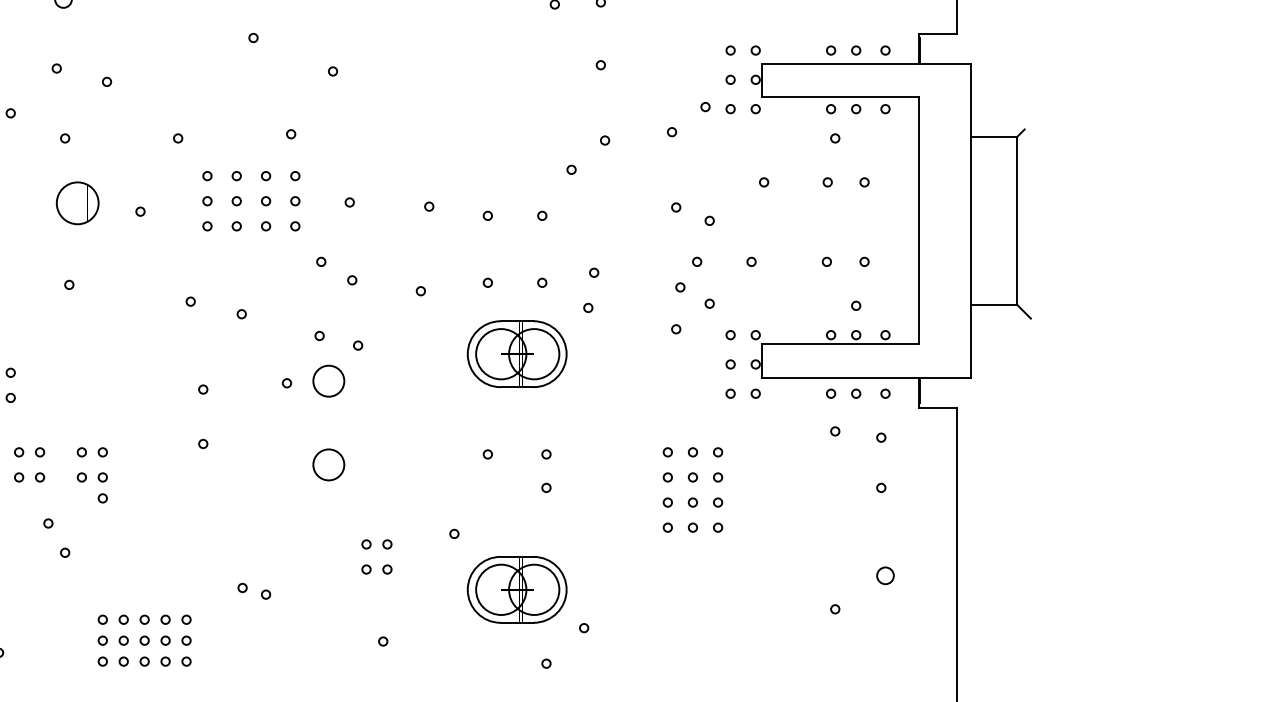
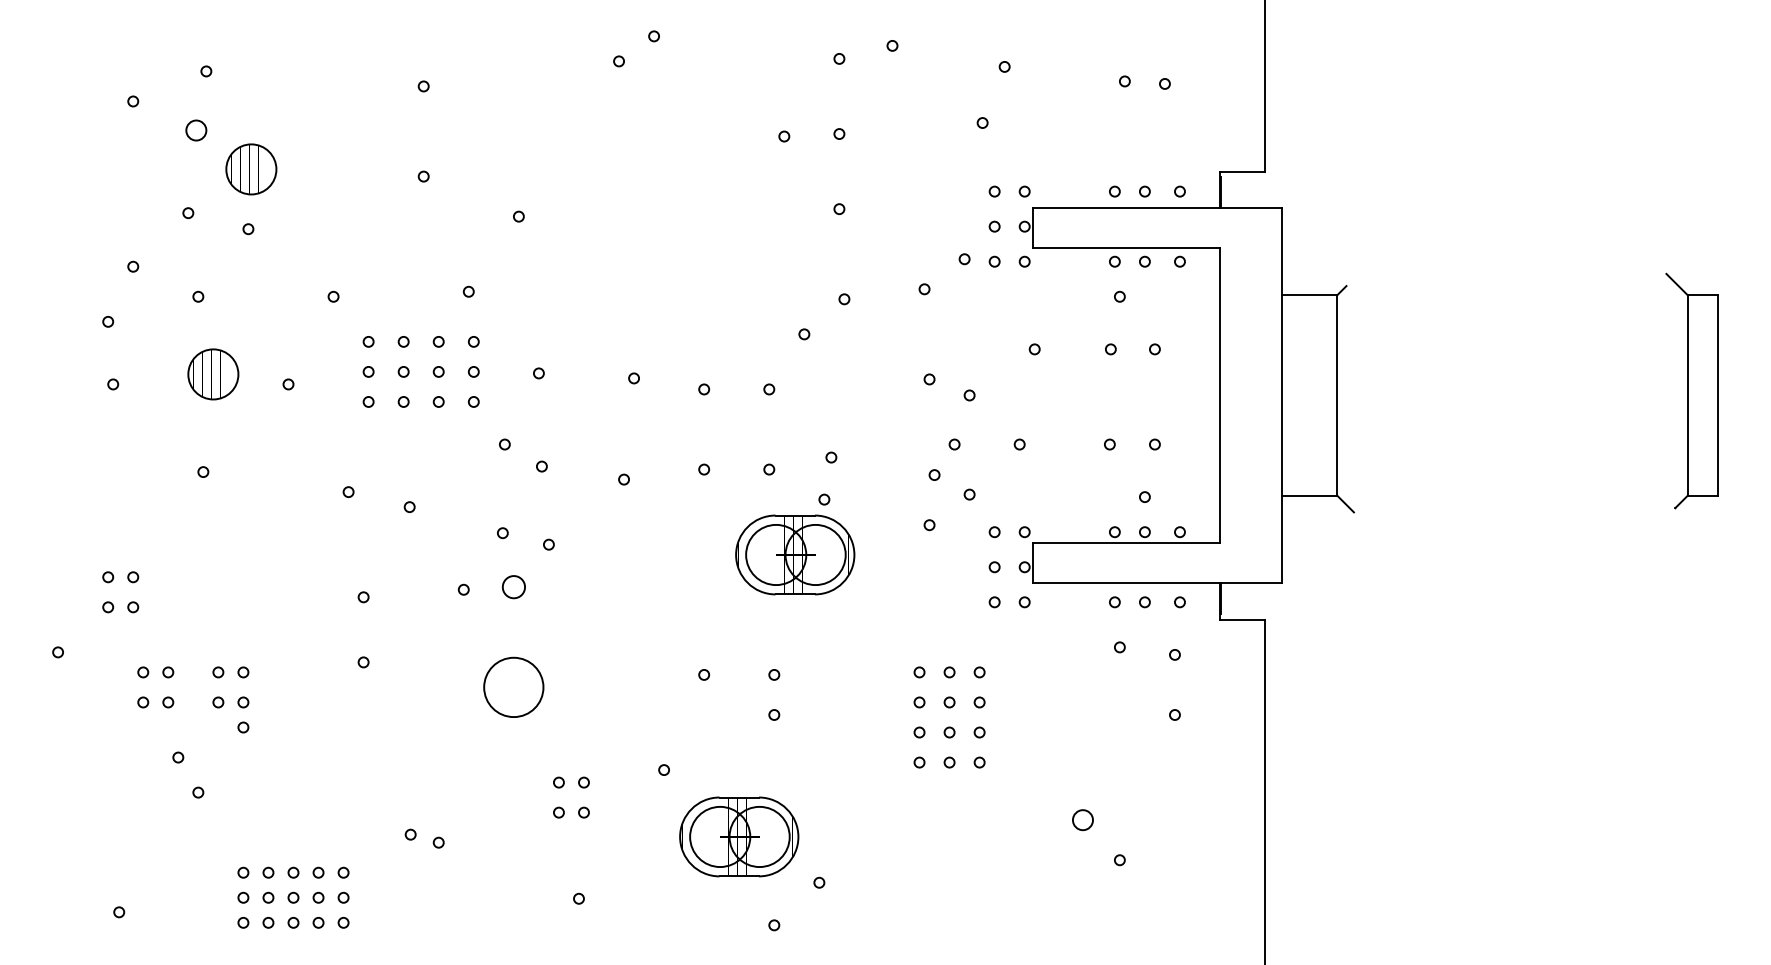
part: (109, 32) -> (251, 169), added
part: (517, 353) -> (795, 554), moved
circle: (328, 380) -> (513, 586), size x0.6
circle: (328, 464) -> (513, 687), size x1.6
circle: (885, 576) -> (1082, 820), moved

